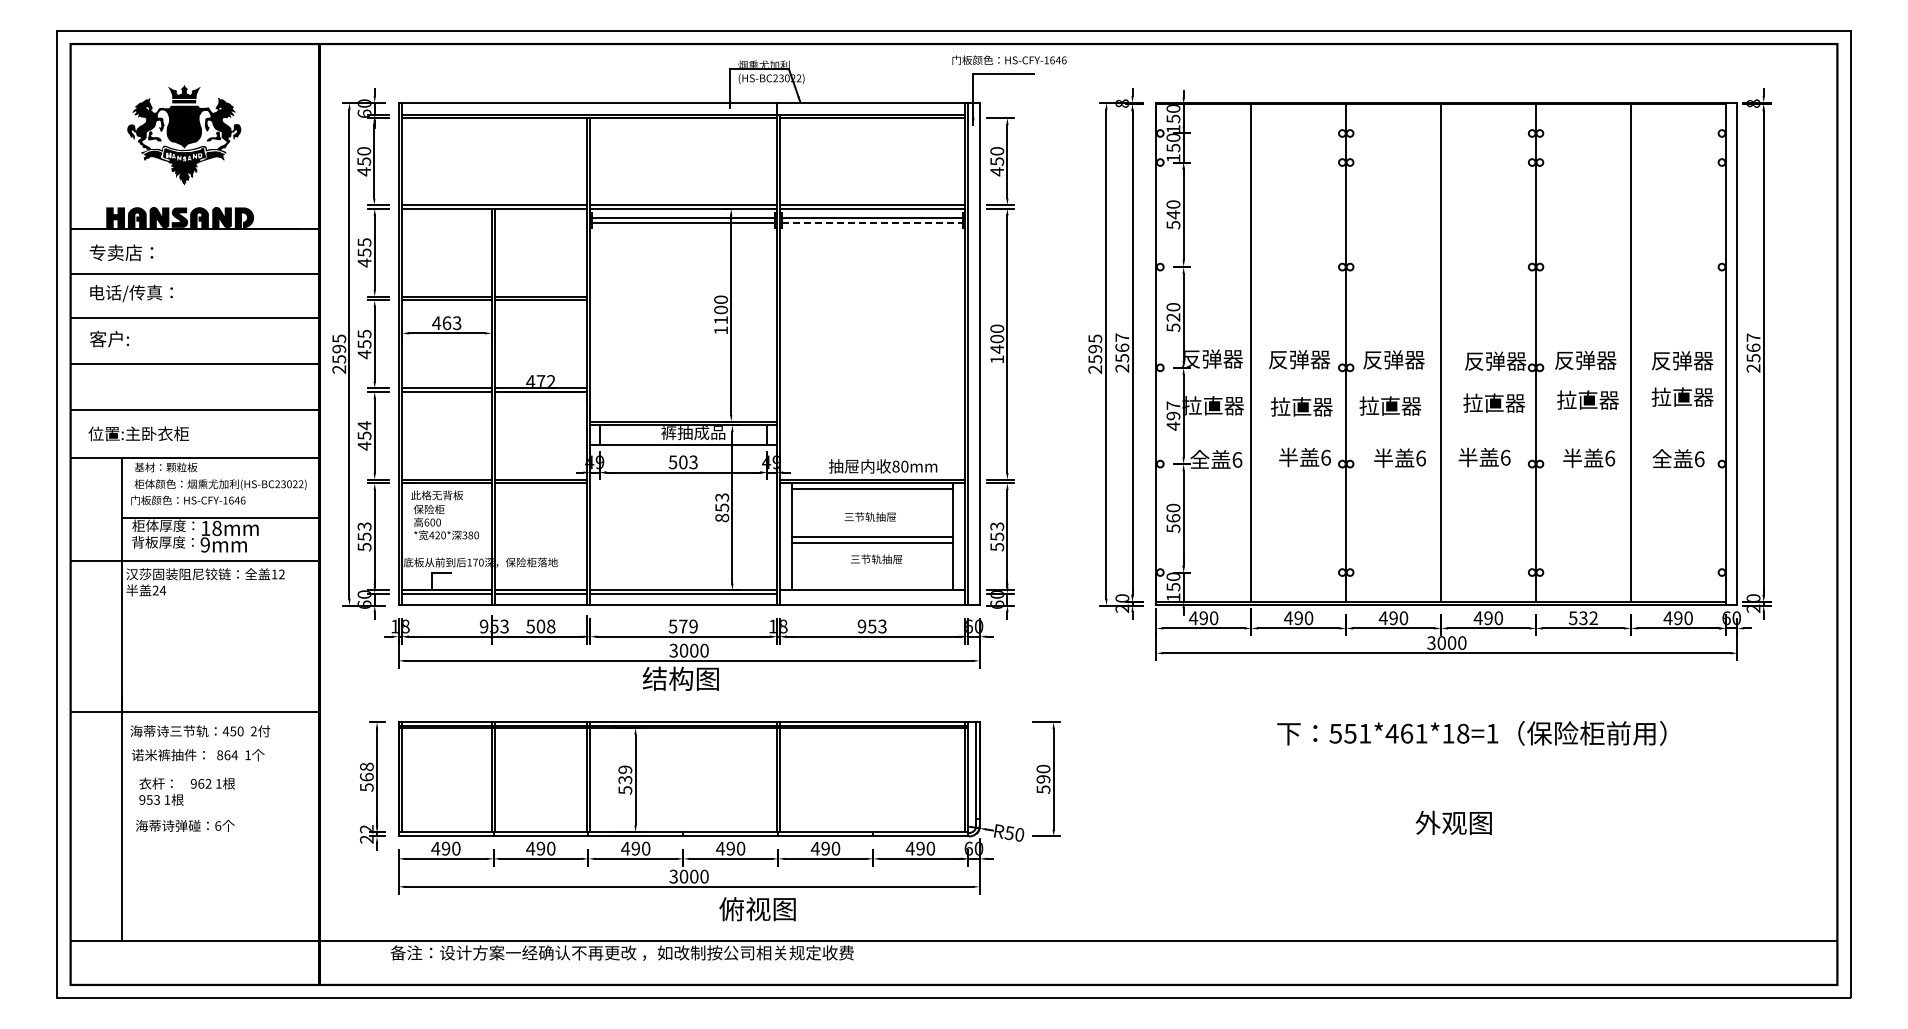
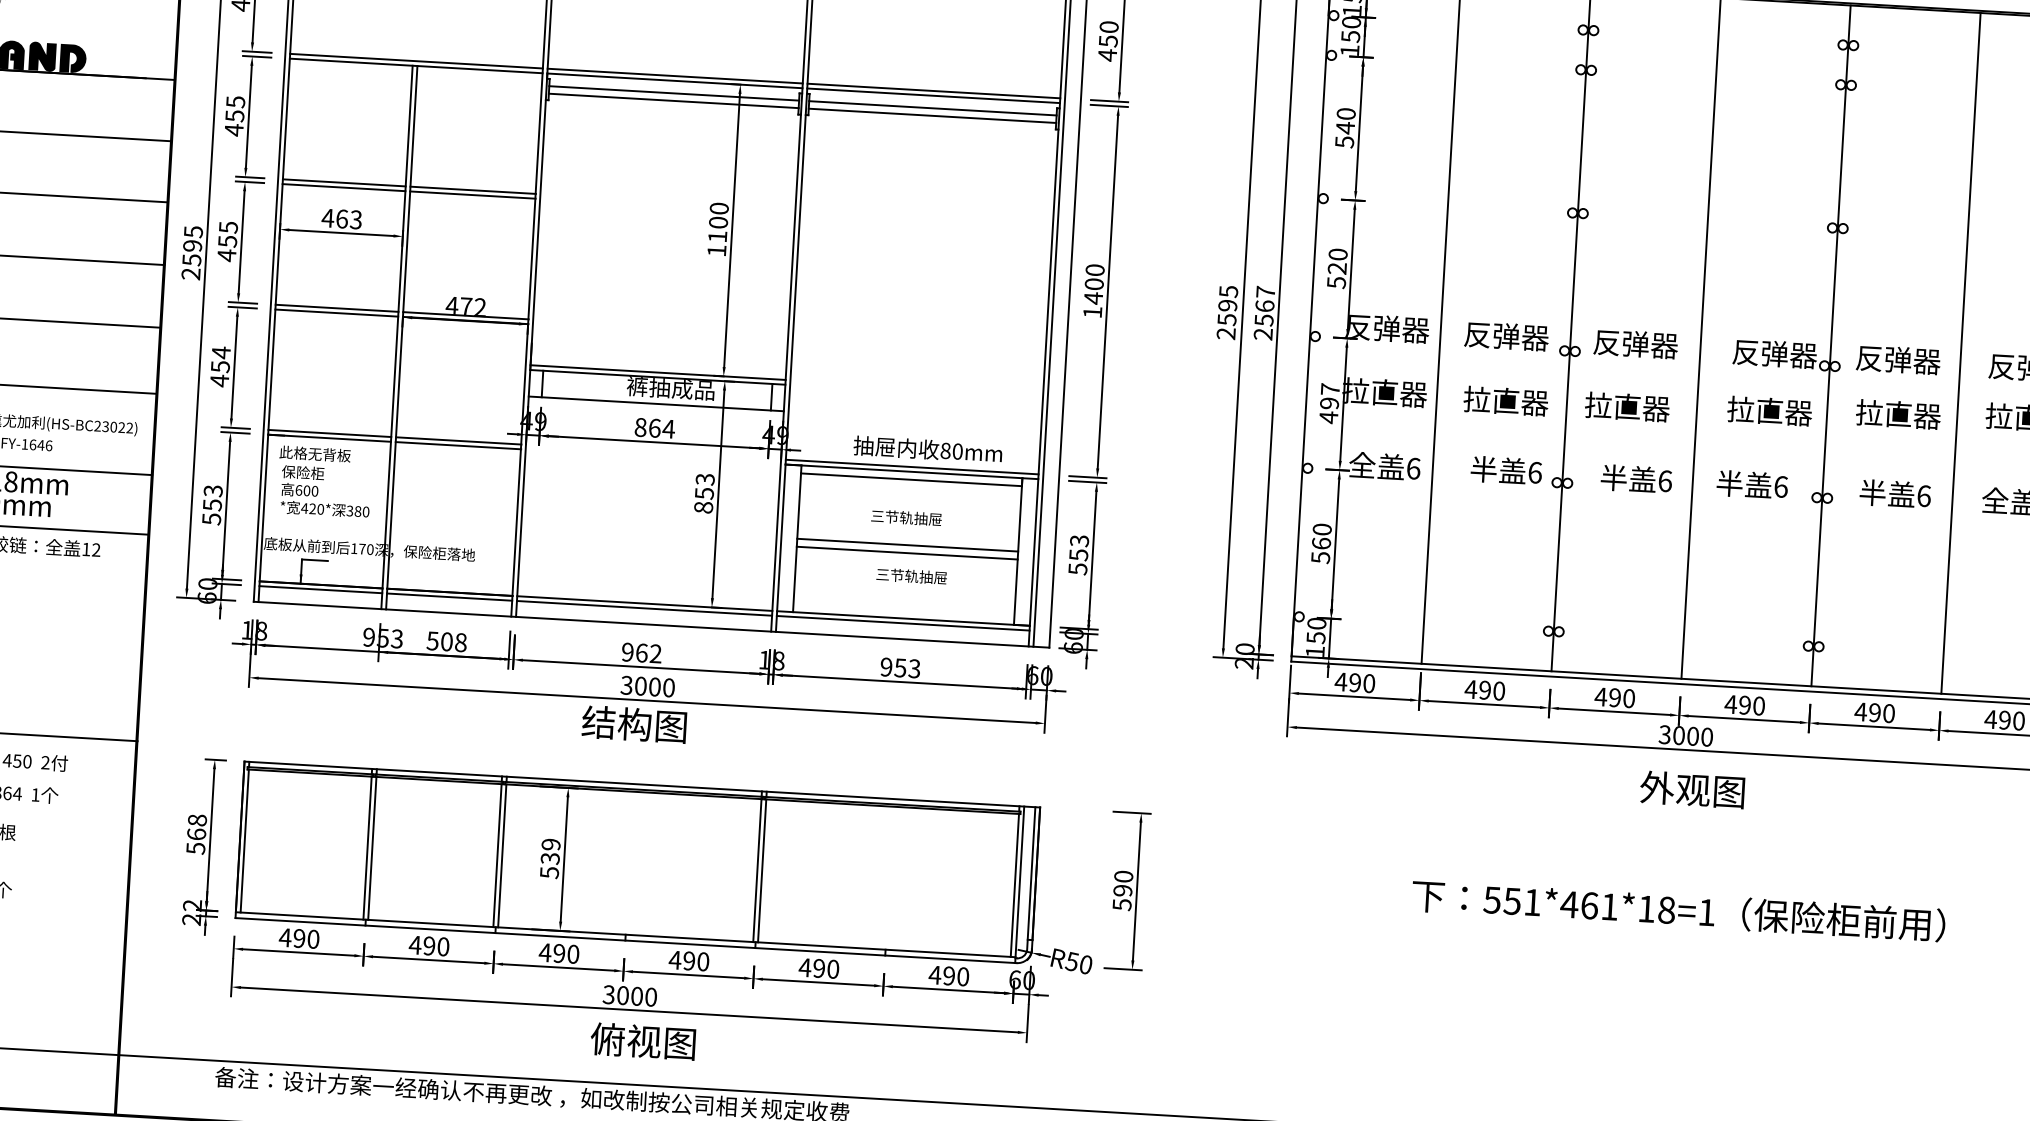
line: (872, 223) -> (932, 116), dashed -> solid
text: (683, 462) -> (655, 428), 503 -> 864
line: (872, 593) -> (903, 622), added
text: (1582, 618) -> (1873, 713), 532 -> 490
text: (682, 626) -> (640, 652), 579 -> 962
text: (1471, 733) -> (1678, 910), moved
text: (1453, 822) -> (1692, 789), moved
text: (757, 909) -> (643, 1041), moved

